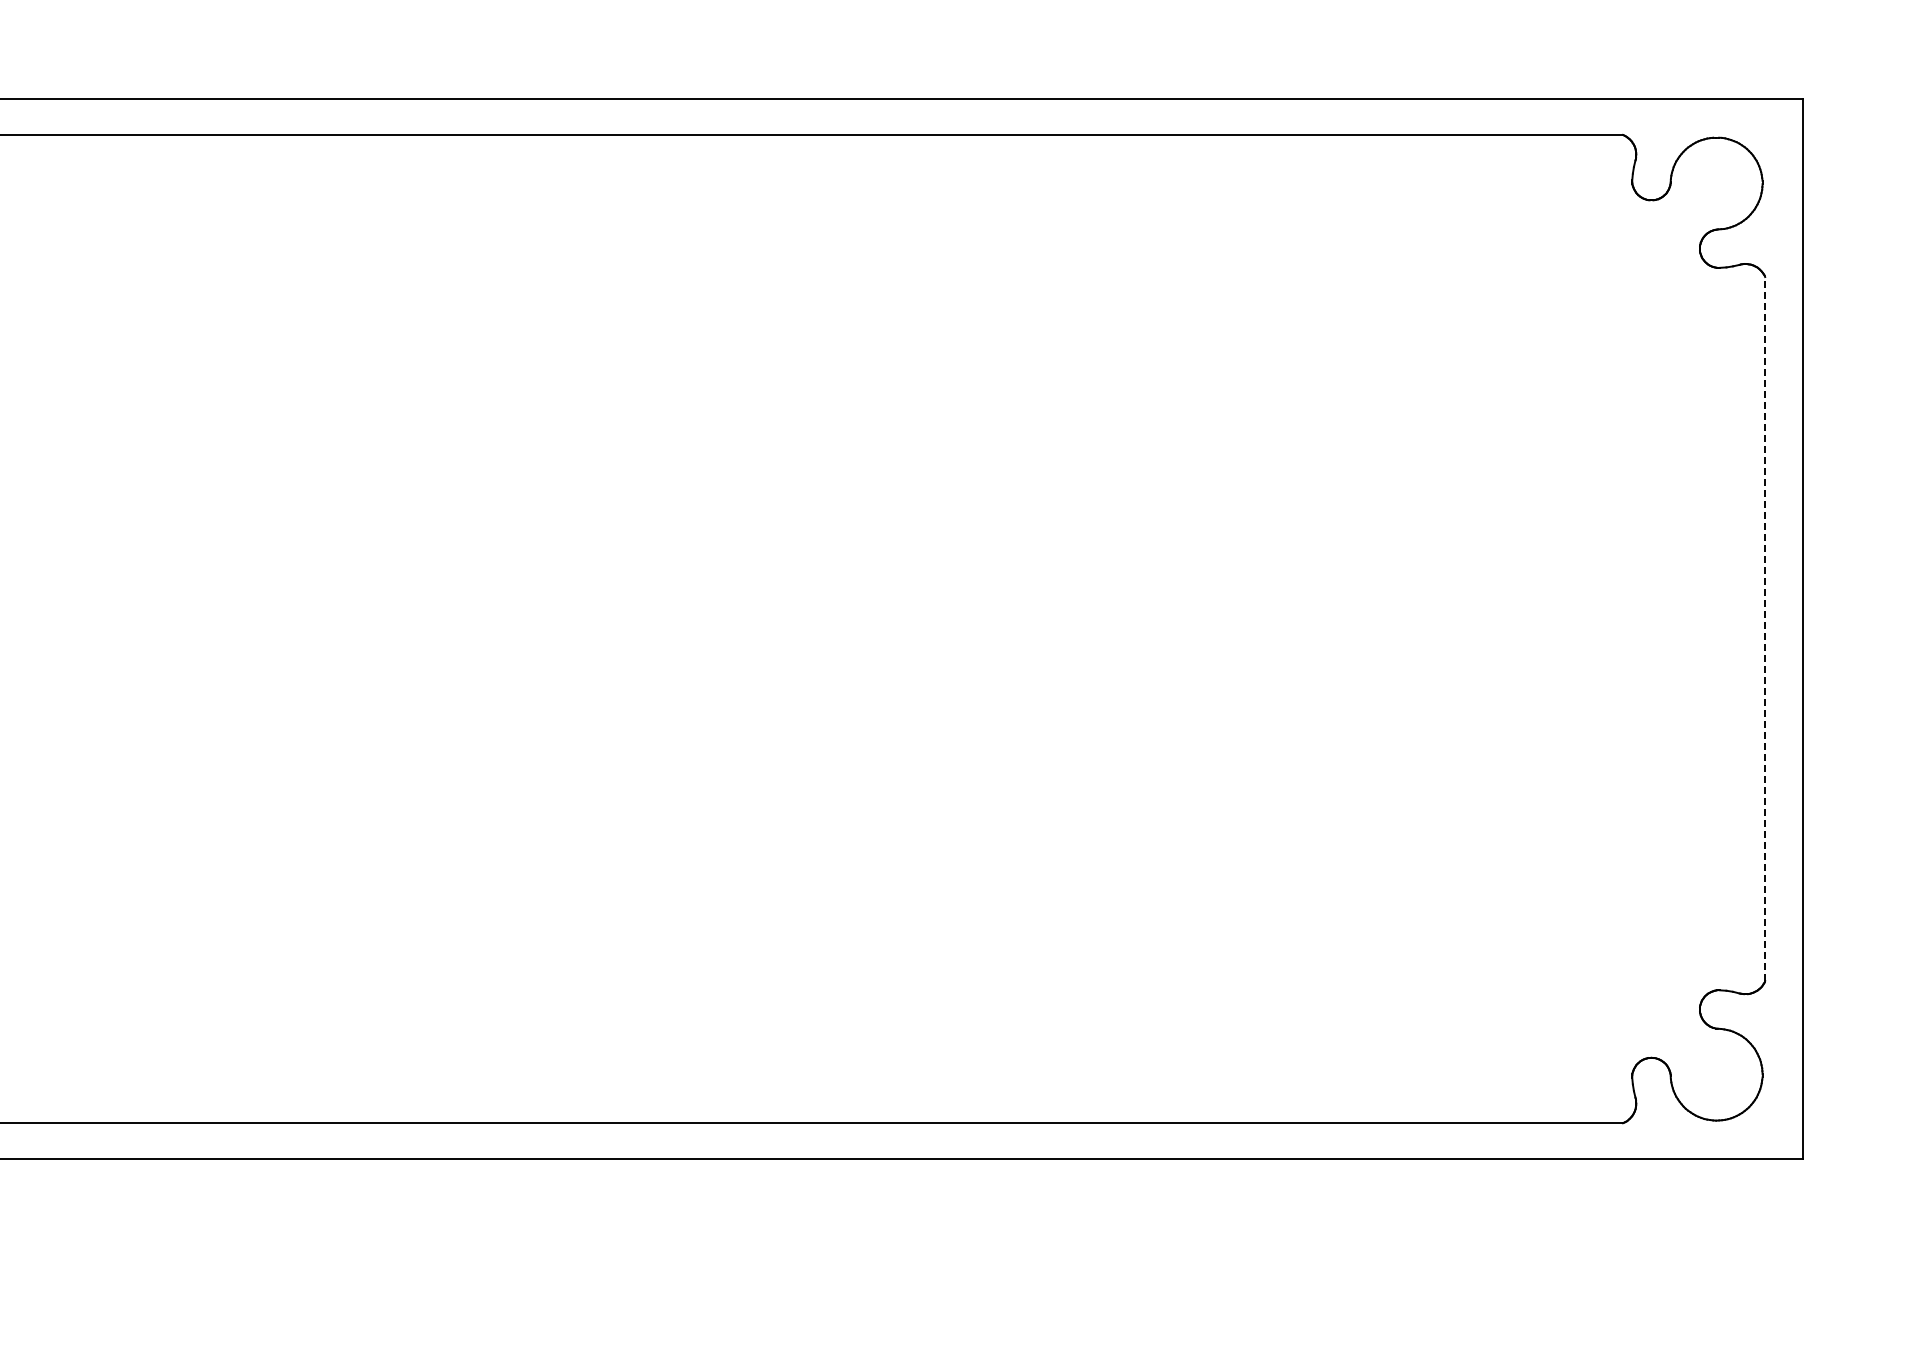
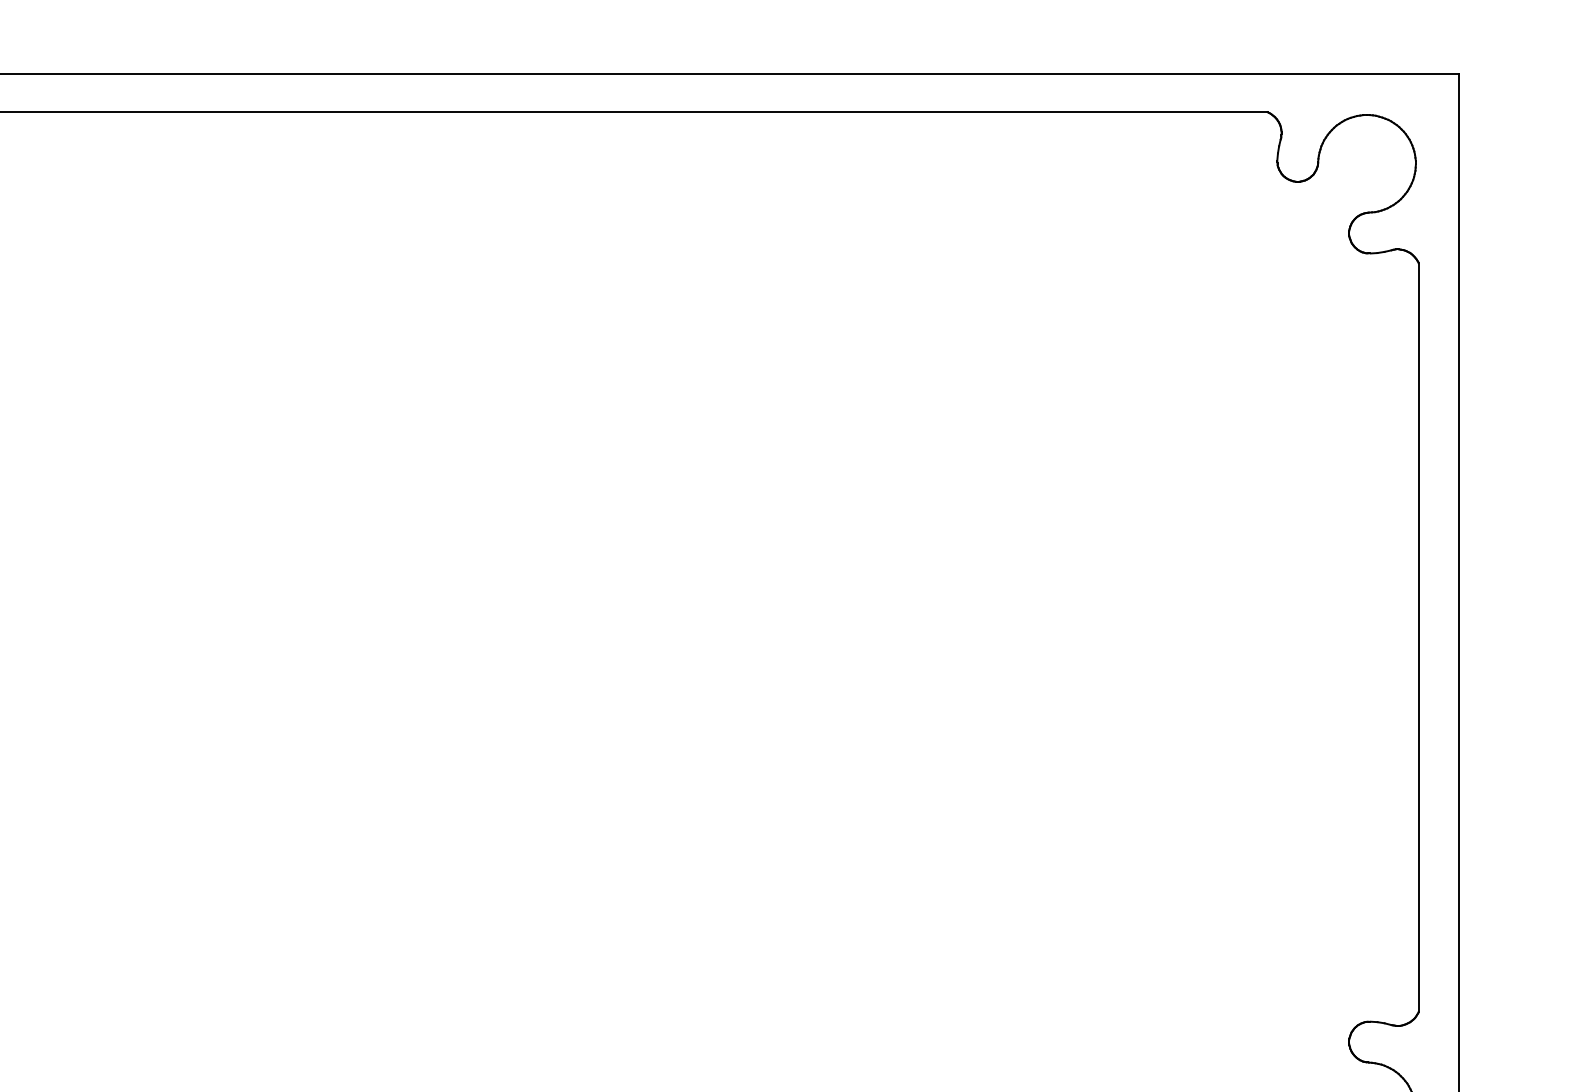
line: (1765, 628) -> (1419, 636), dashed -> solid

